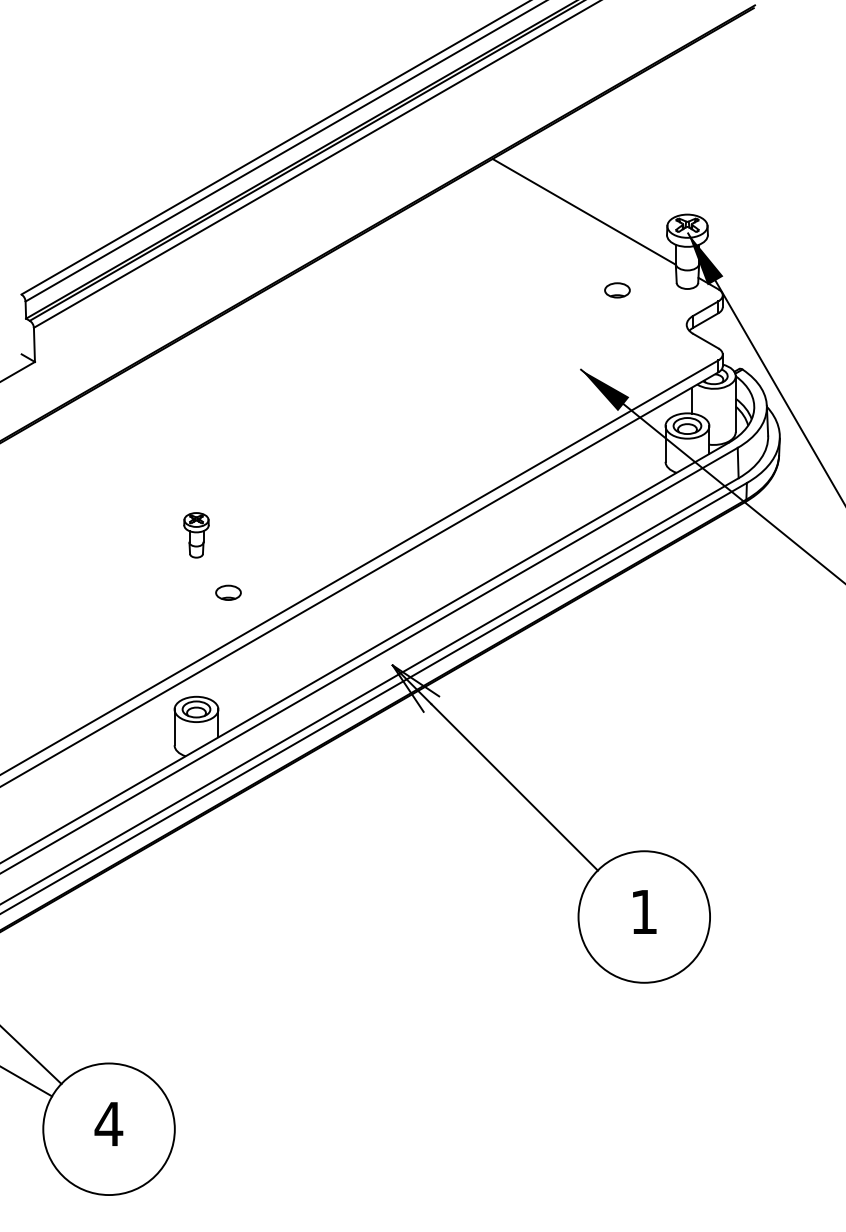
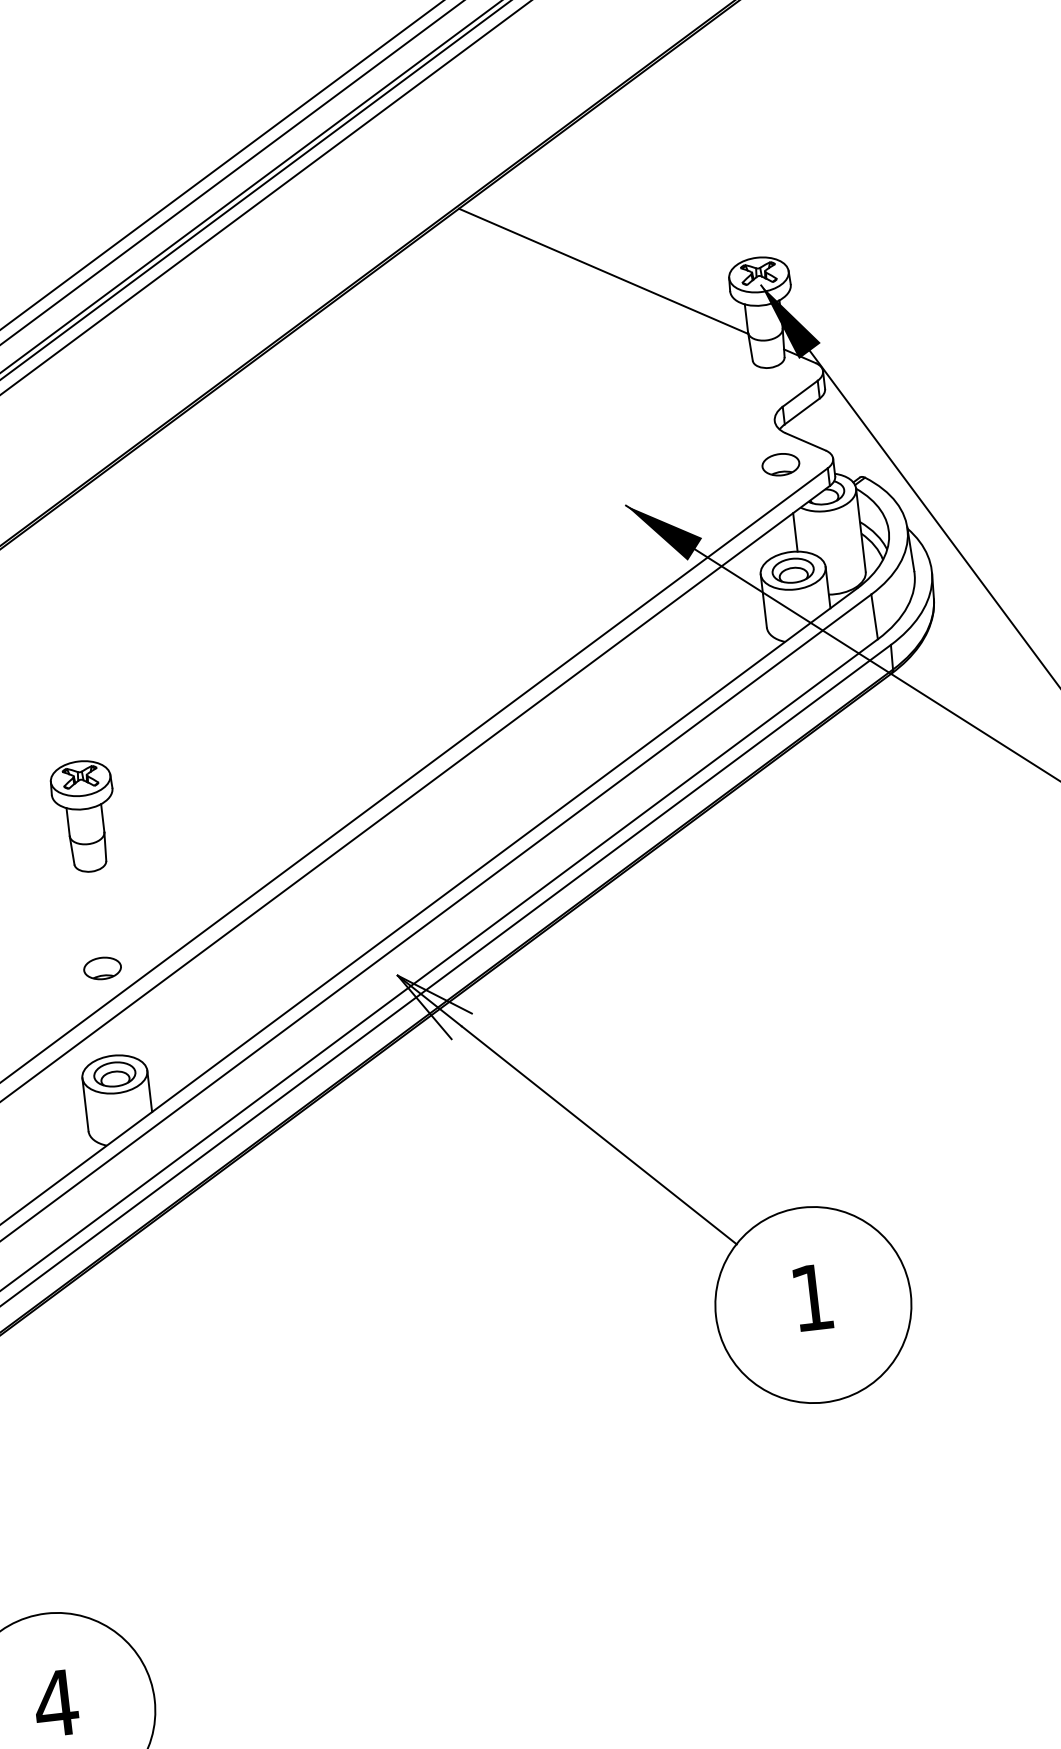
part: (617, 290) -> (780, 464), moved
part: (196, 535) -> (85, 816), size x1.67
part: (228, 592) -> (102, 967), moved

